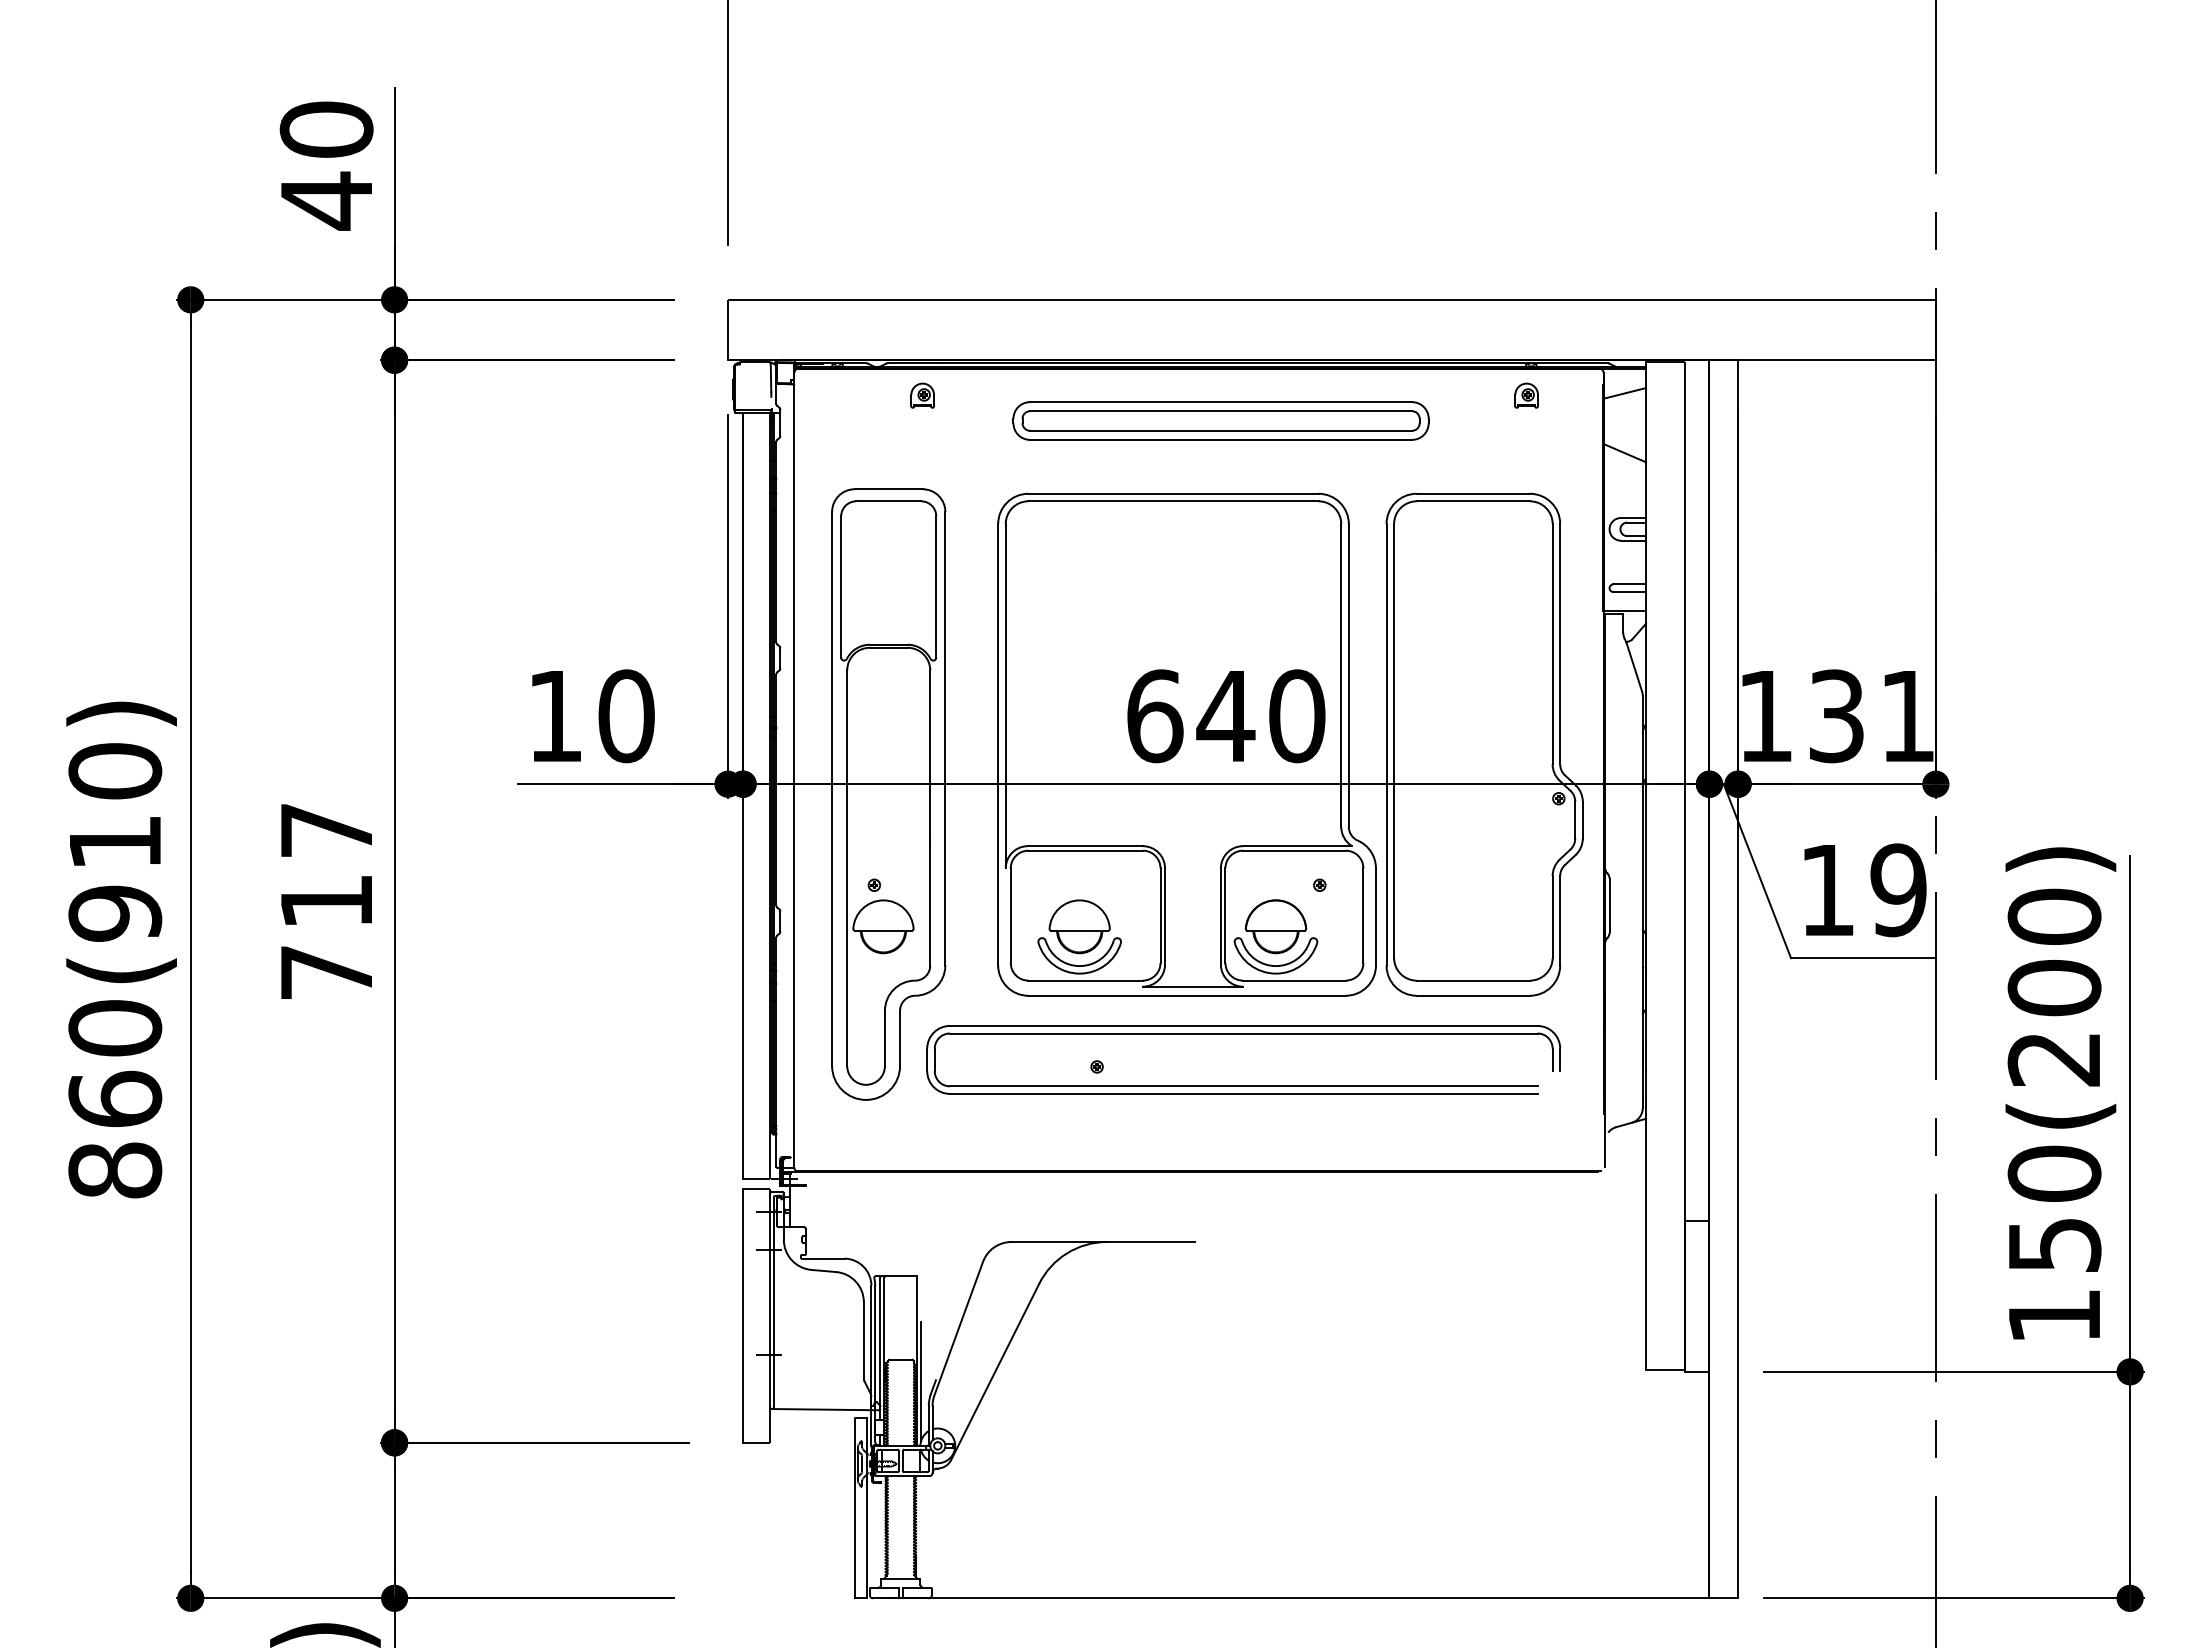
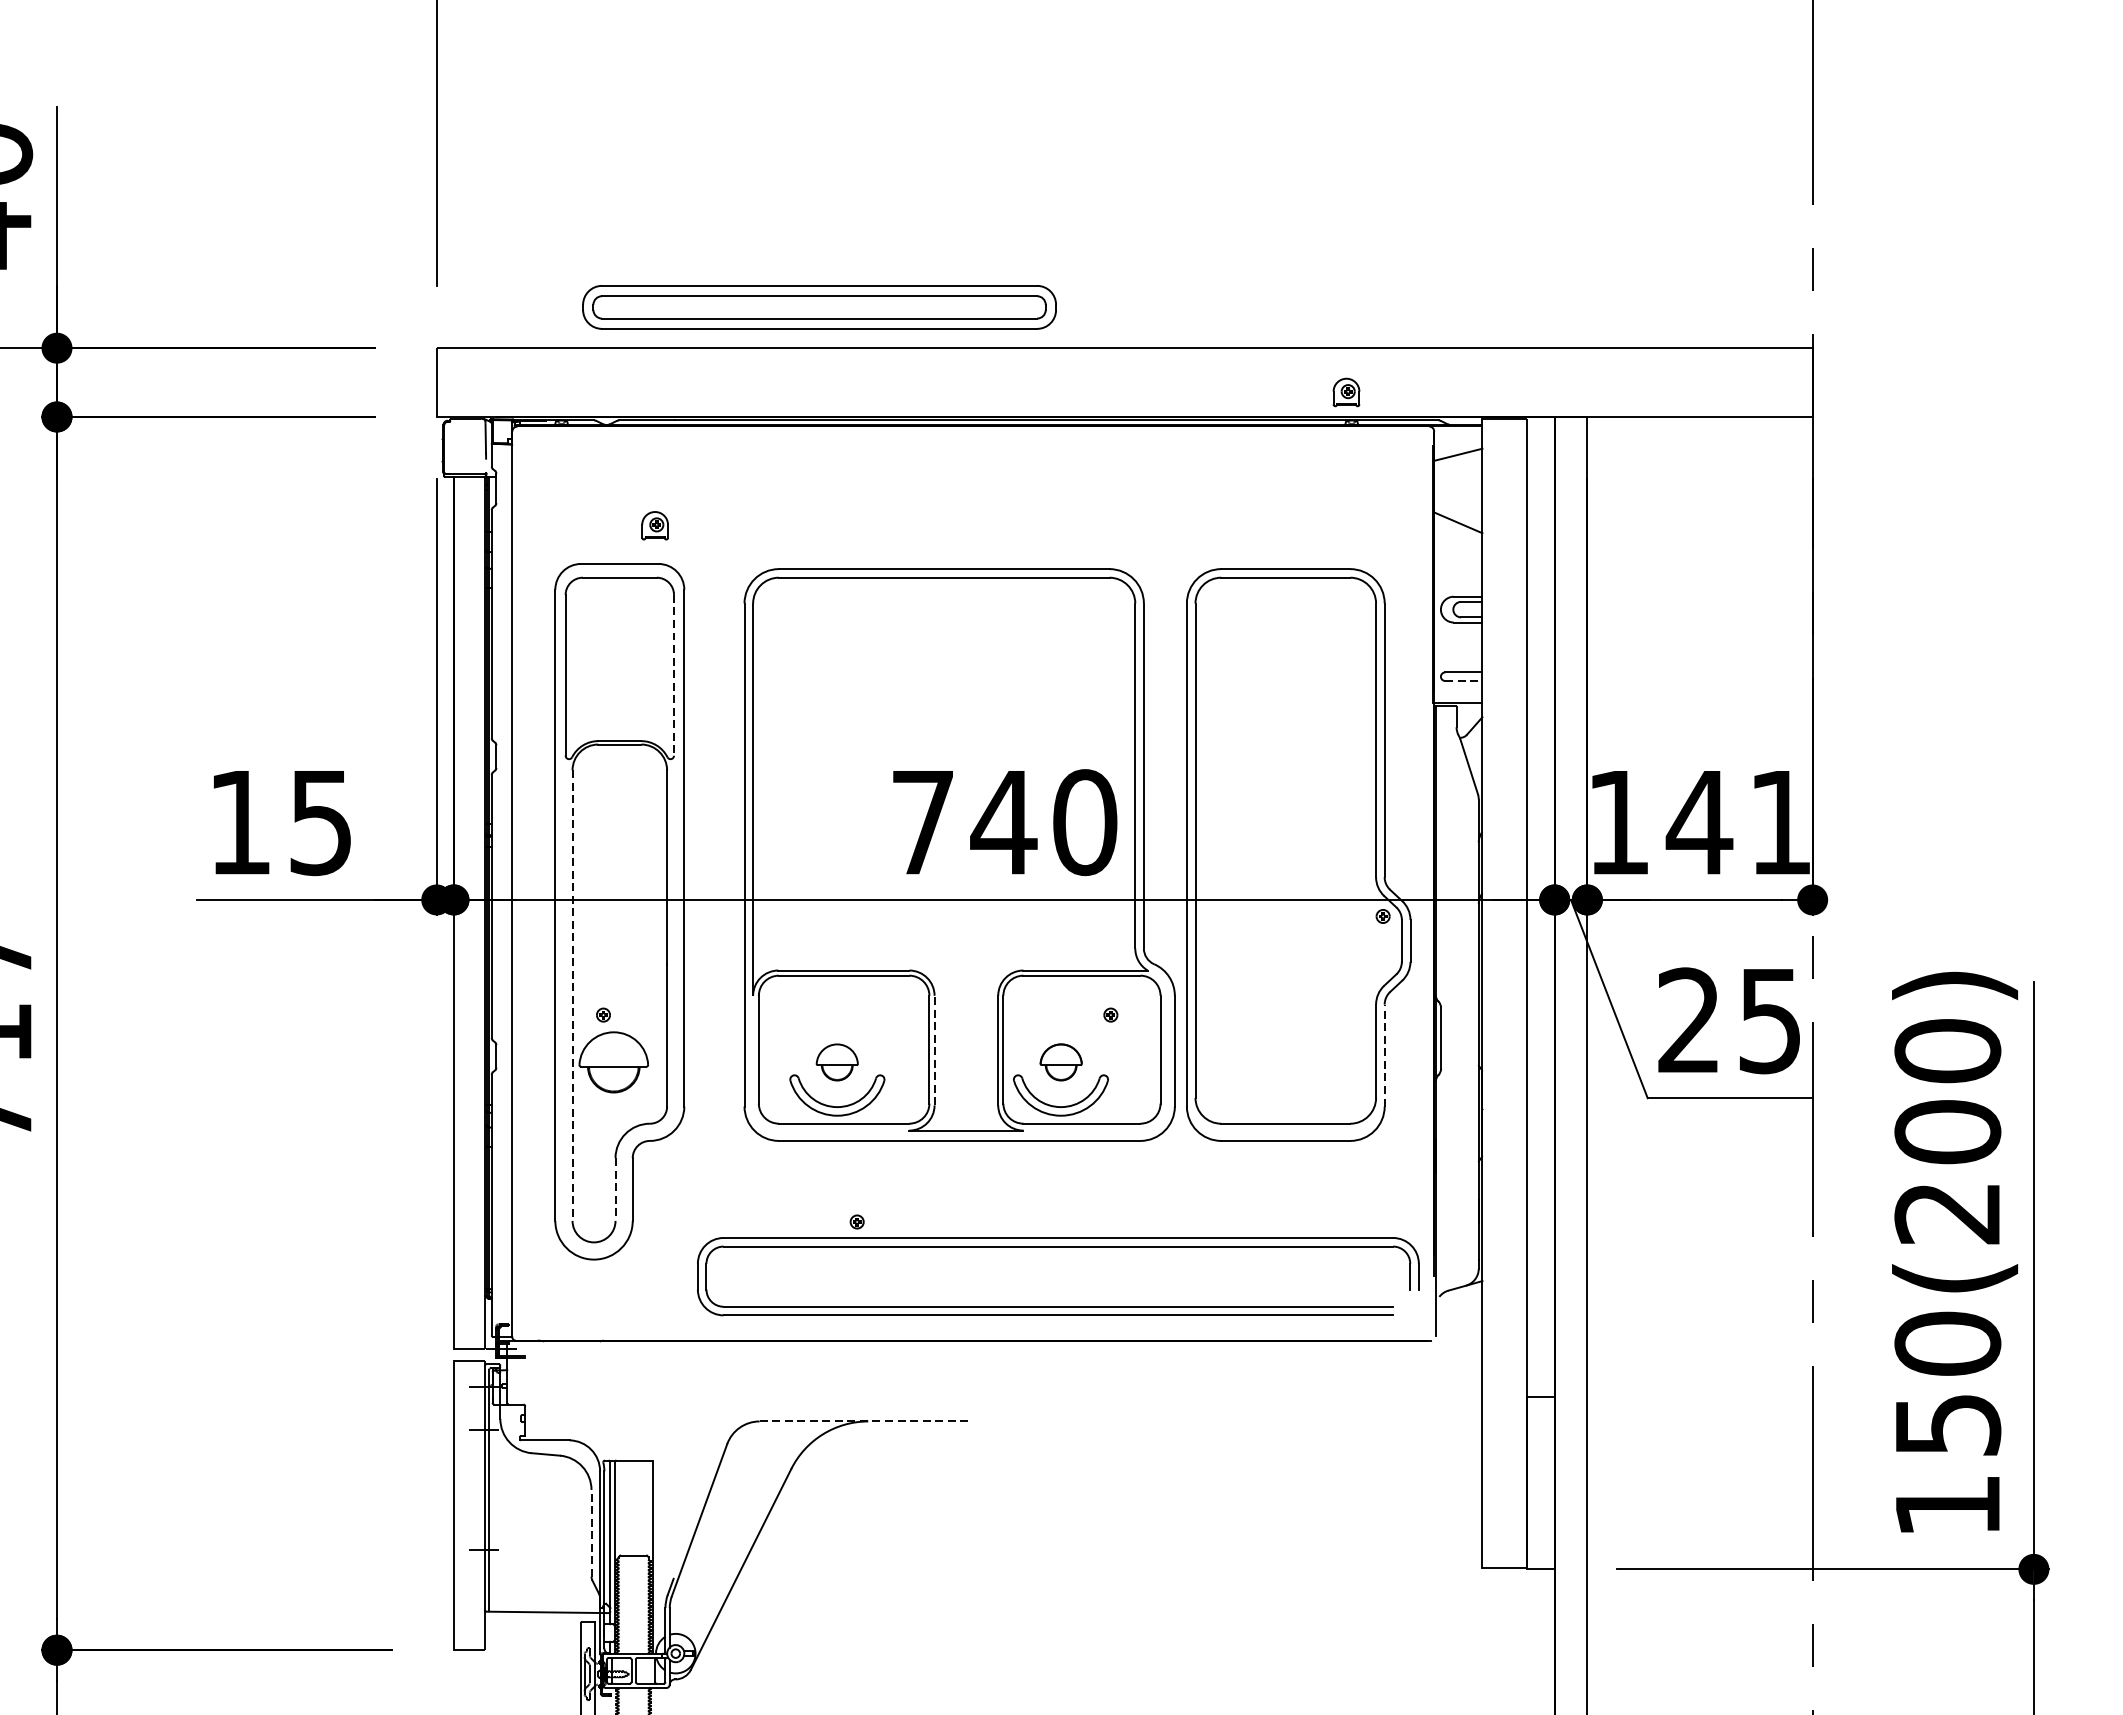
part: (922, 395) -> (654, 525), moved
part: (1526, 395) -> (1346, 392), moved
part: (1220, 420) -> (818, 306), moved
line: (936, 587) -> (674, 675), solid -> dashed
line: (1630, 592) -> (1464, 681), solid -> dashed
text: (626, 716) -> (321, 822), 10 -> 15
text: (1155, 716) -> (923, 822), 640 -> 740
text: (1836, 716) -> (1699, 822), 131 -> 141
line: (847, 868) -> (572, 995), solid -> dashed
text: (1863, 890) -> (1730, 1021), 19 -> 25
line: (1165, 915) -> (935, 1049), solid -> dashed
line: (1560, 920) -> (1385, 1055), solid -> dashed
part: (1079, 926) -> (837, 1062), size x0.6
part: (1276, 926) -> (1061, 1062), size x0.6
part: (1243, 1034) -> (1058, 1247), moved
line: (884, 1038) -> (615, 1189), solid -> dashed
line: (1102, 1242) -> (863, 1421), solid -> dashed
line: (863, 1339) -> (591, 1532), solid -> dashed
line: (921, 1381) -> (657, 1580), removed

